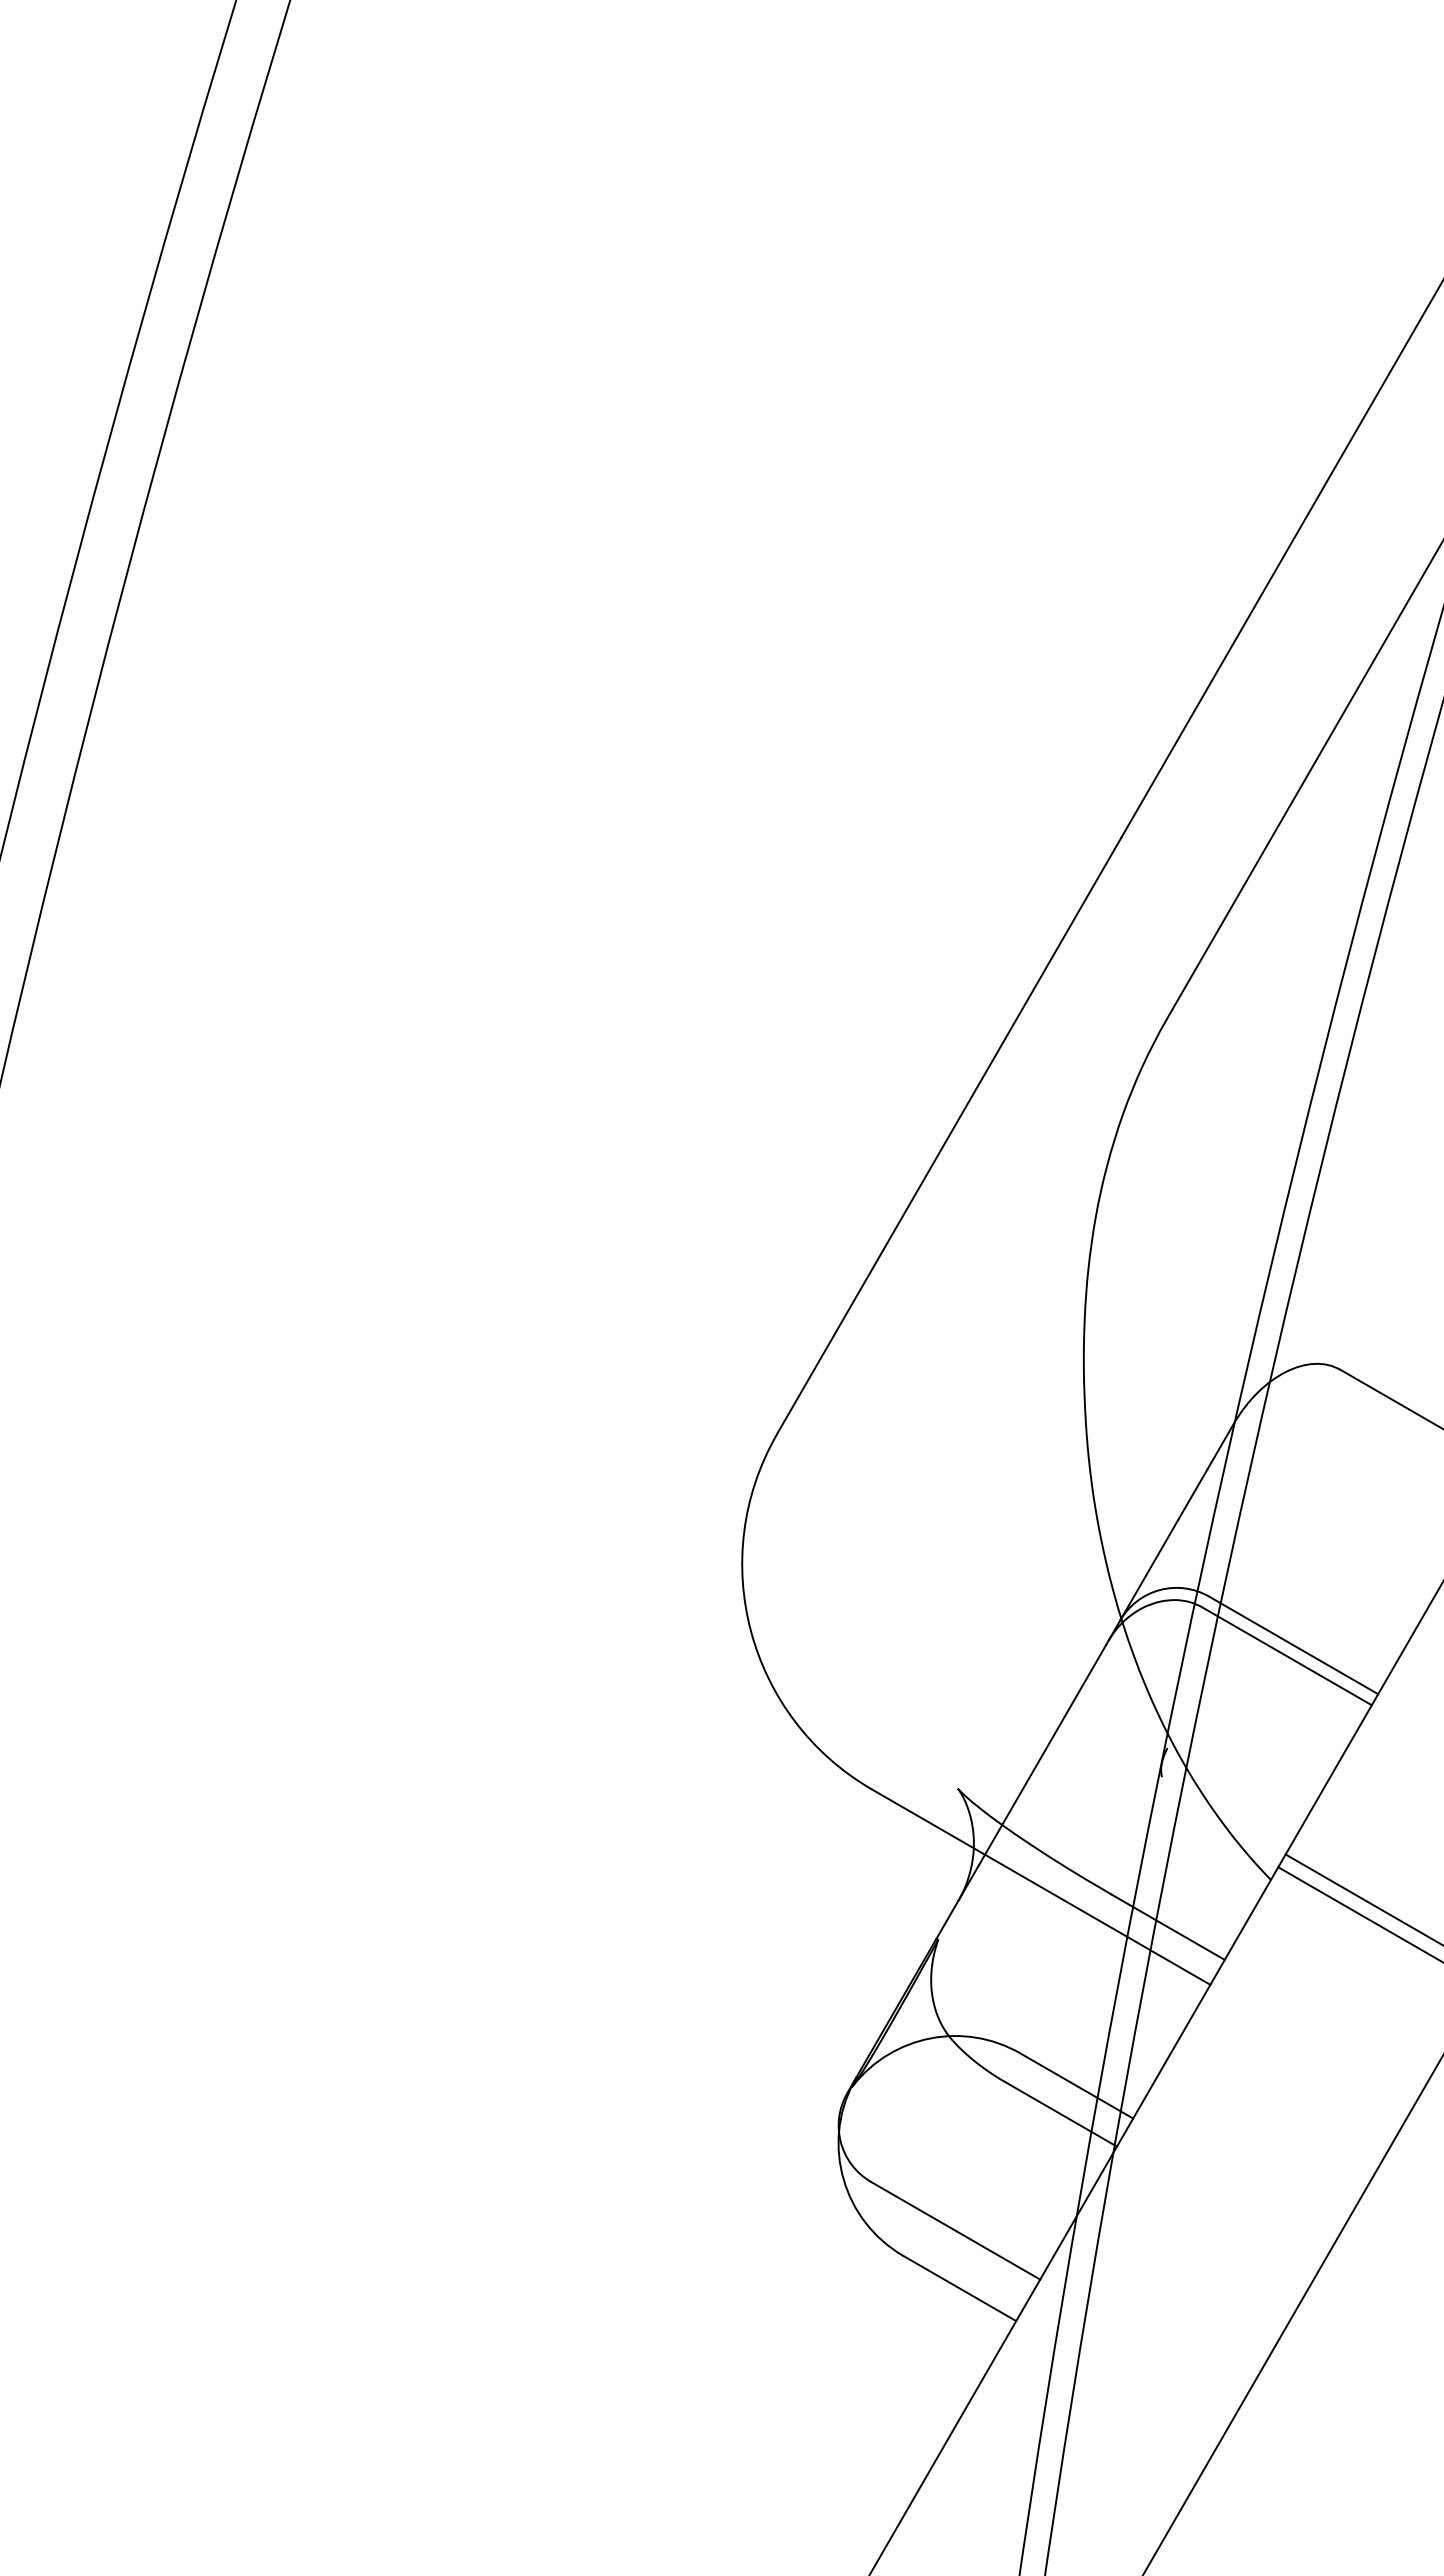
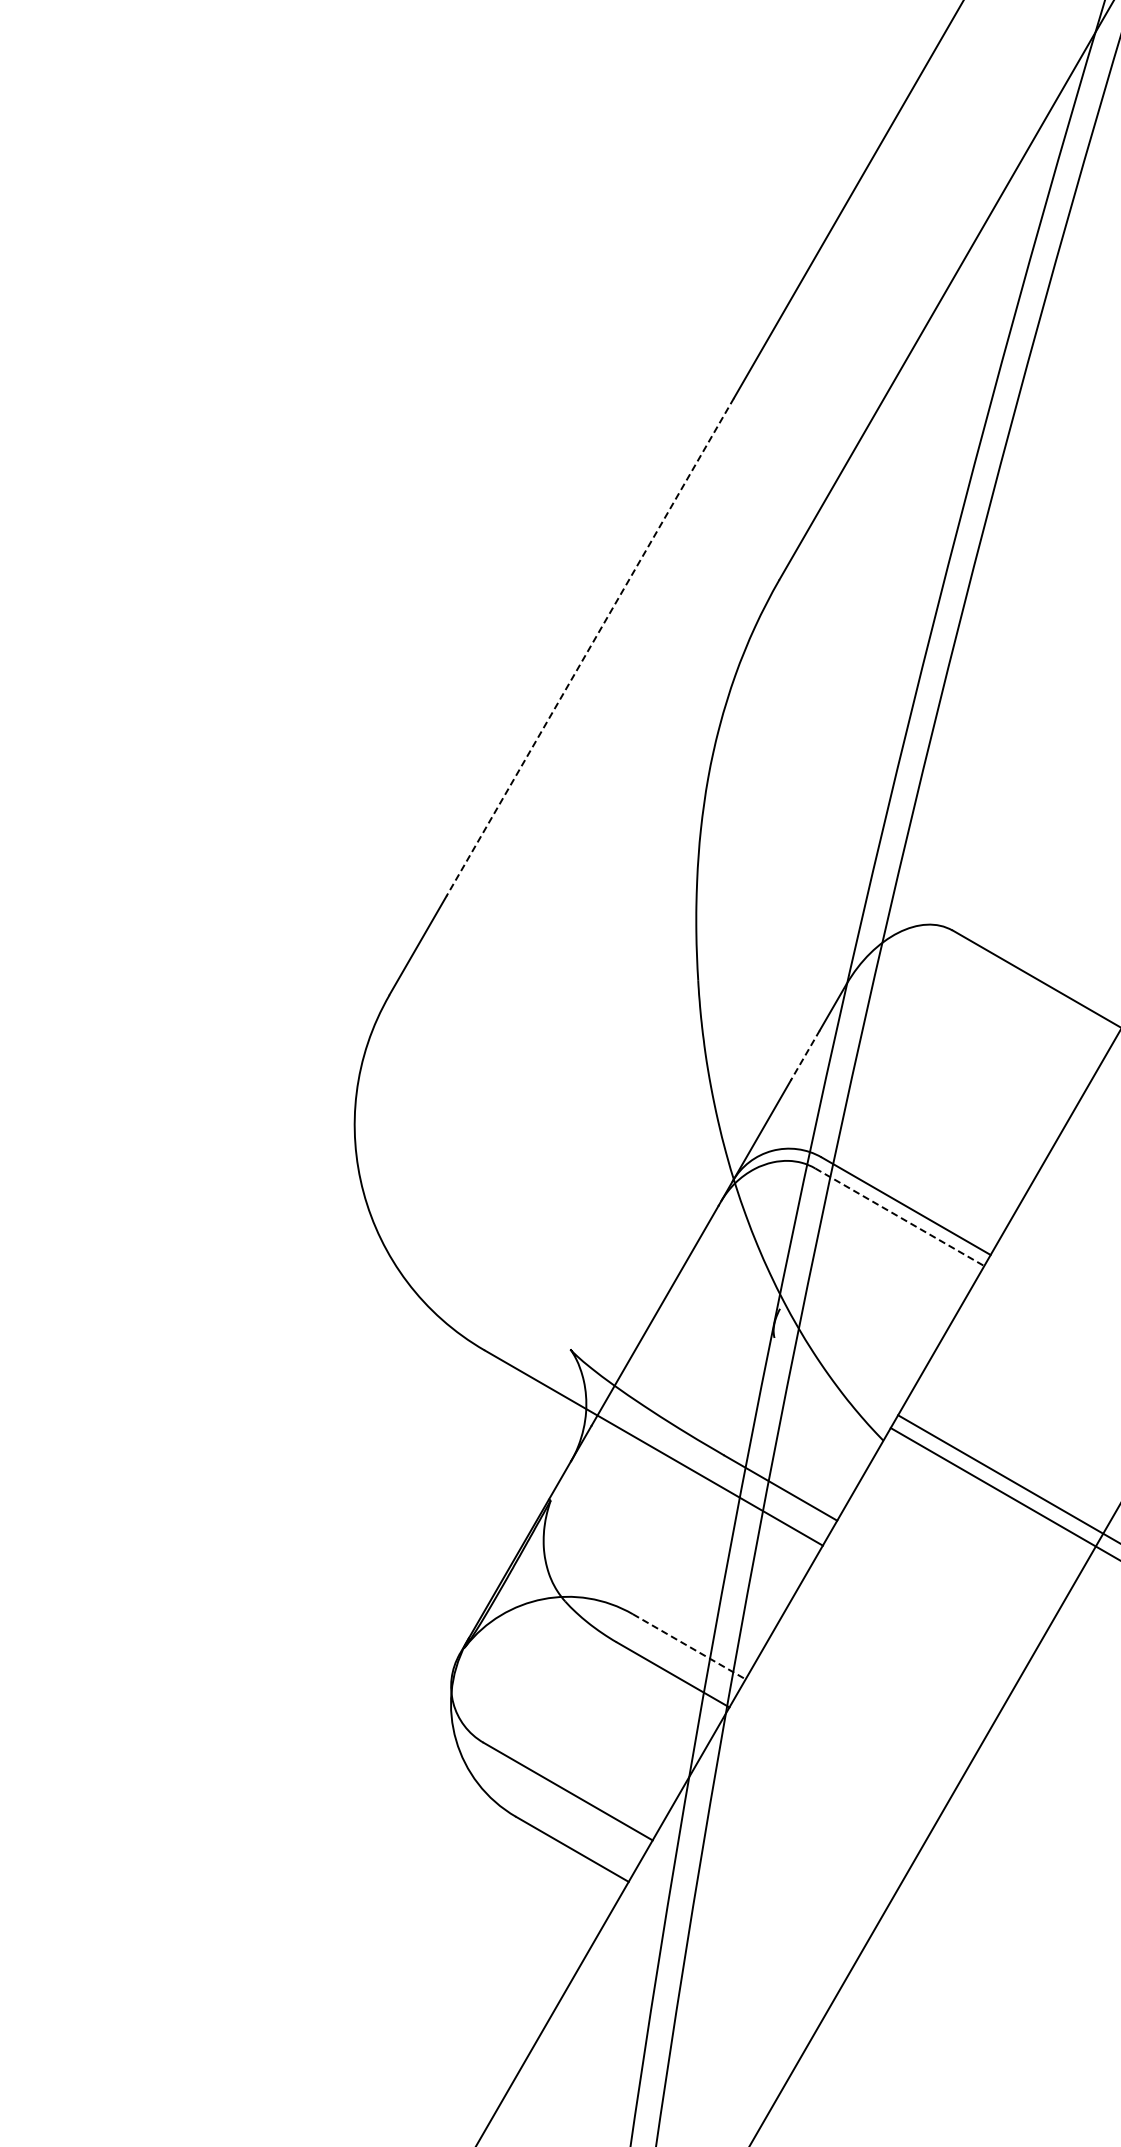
line: (977, 1086) -> (589, 647), solid -> dashed
line: (1192, 1494) -> (804, 1055), solid -> dashed
line: (1287, 1656) -> (899, 1217), solid -> dashed
line: (1077, 2086) -> (689, 1647), solid -> dashed

